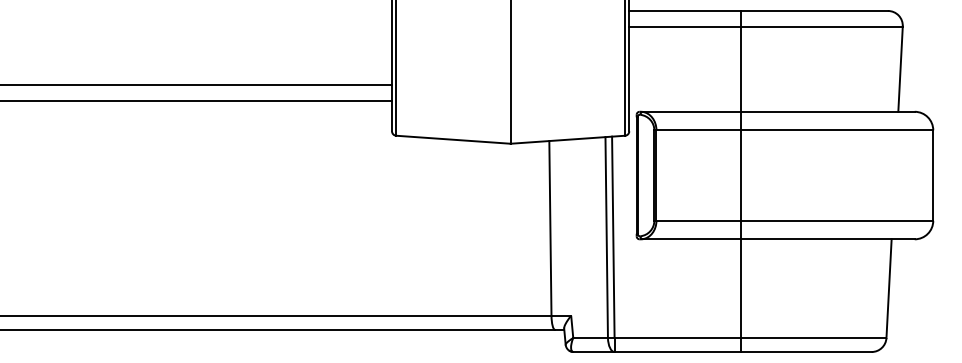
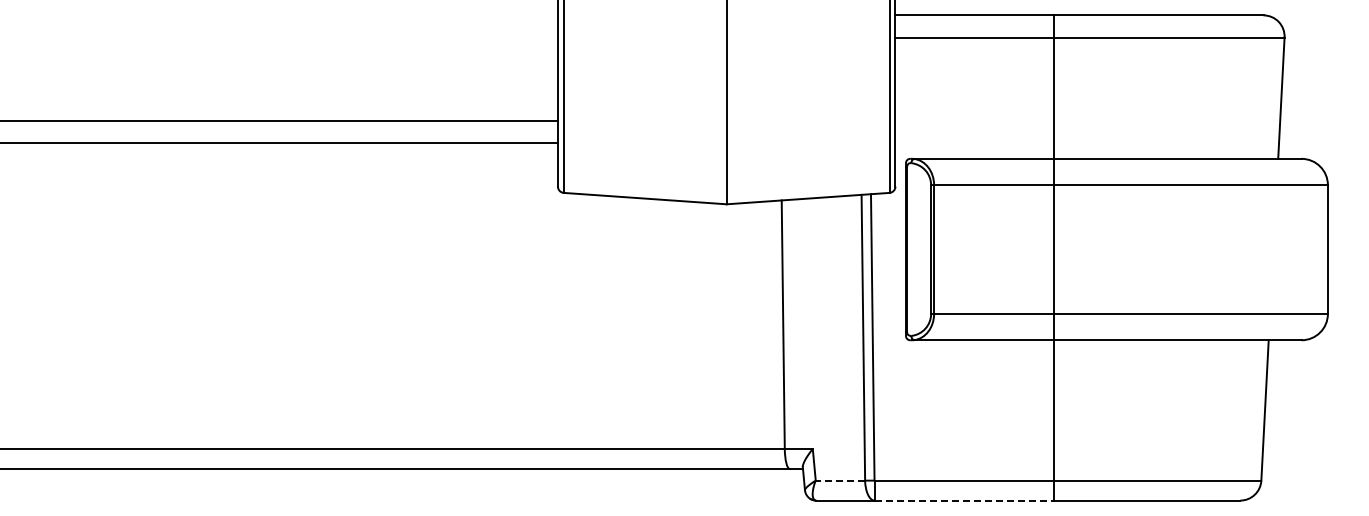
line: (590, 337) -> (840, 480), solid -> dashed
line: (677, 351) -> (964, 500), solid -> dashed

